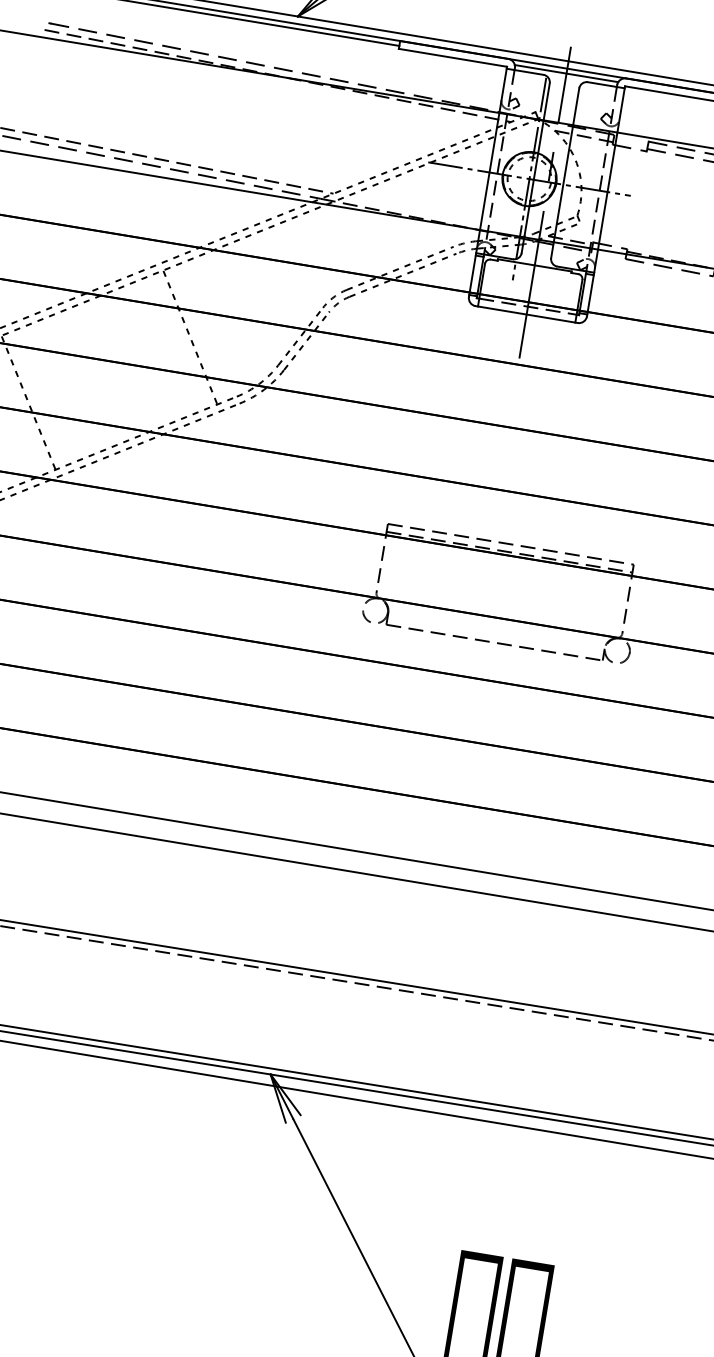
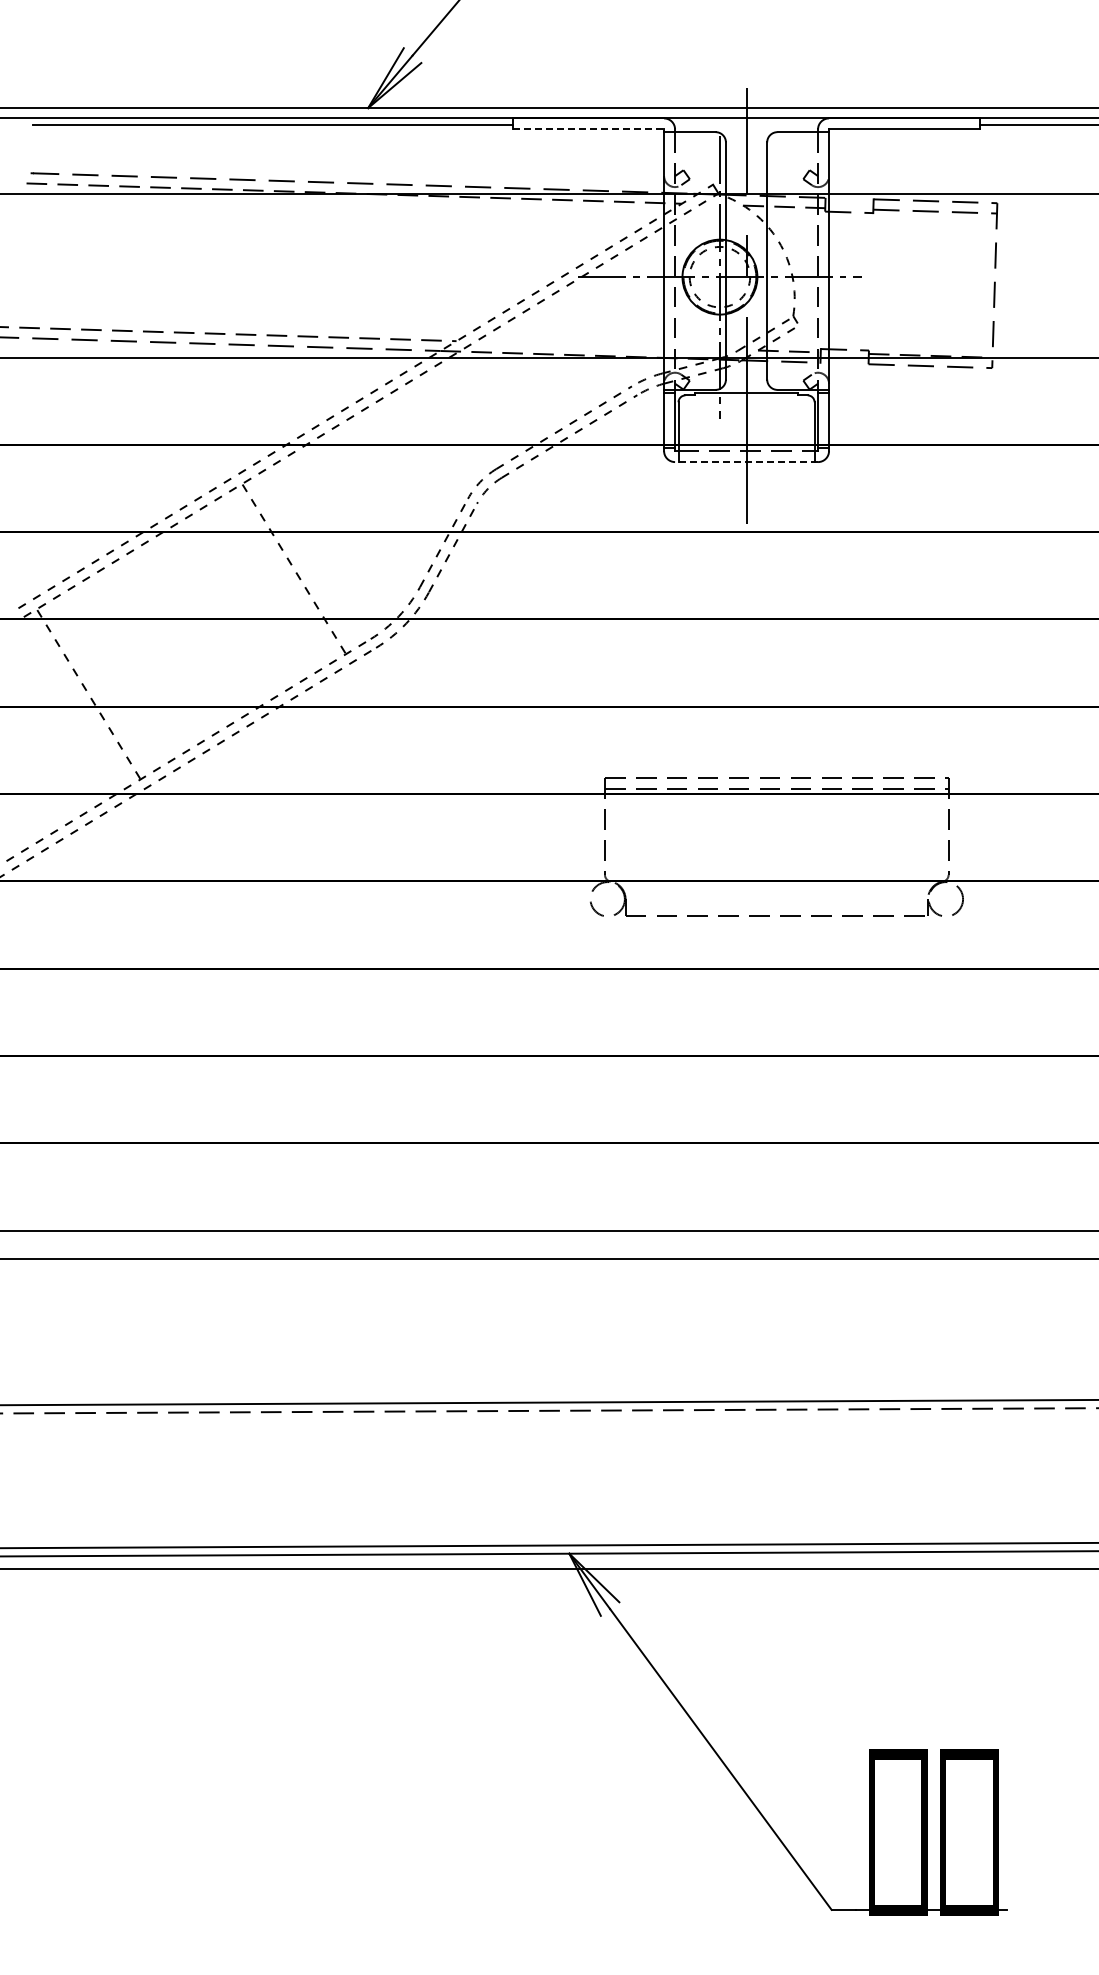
line: (452, 57) -> (588, 129), solid -> dashed
line: (566, 73) -> (746, 125), removed
line: (526, 314) -> (746, 462), solid -> dashed

